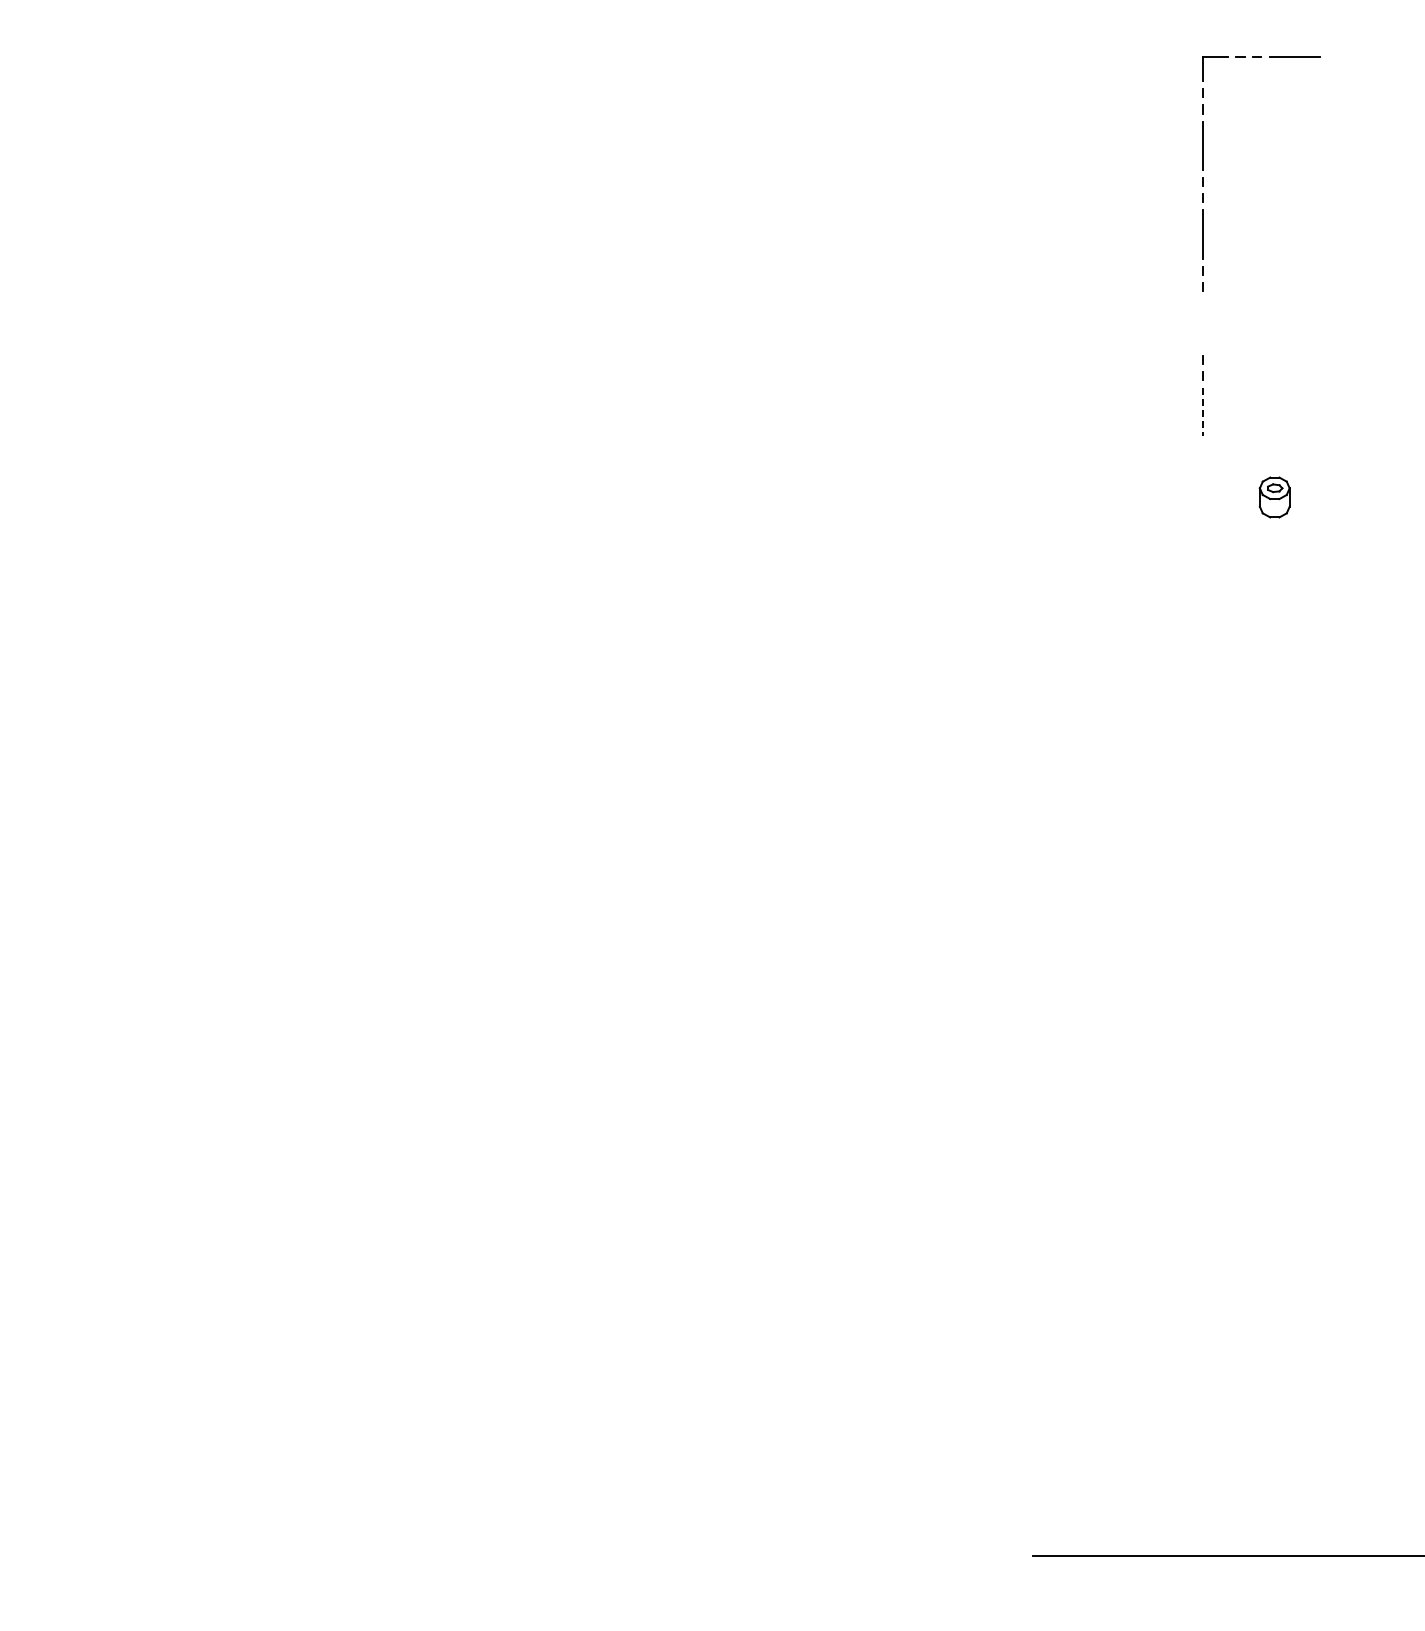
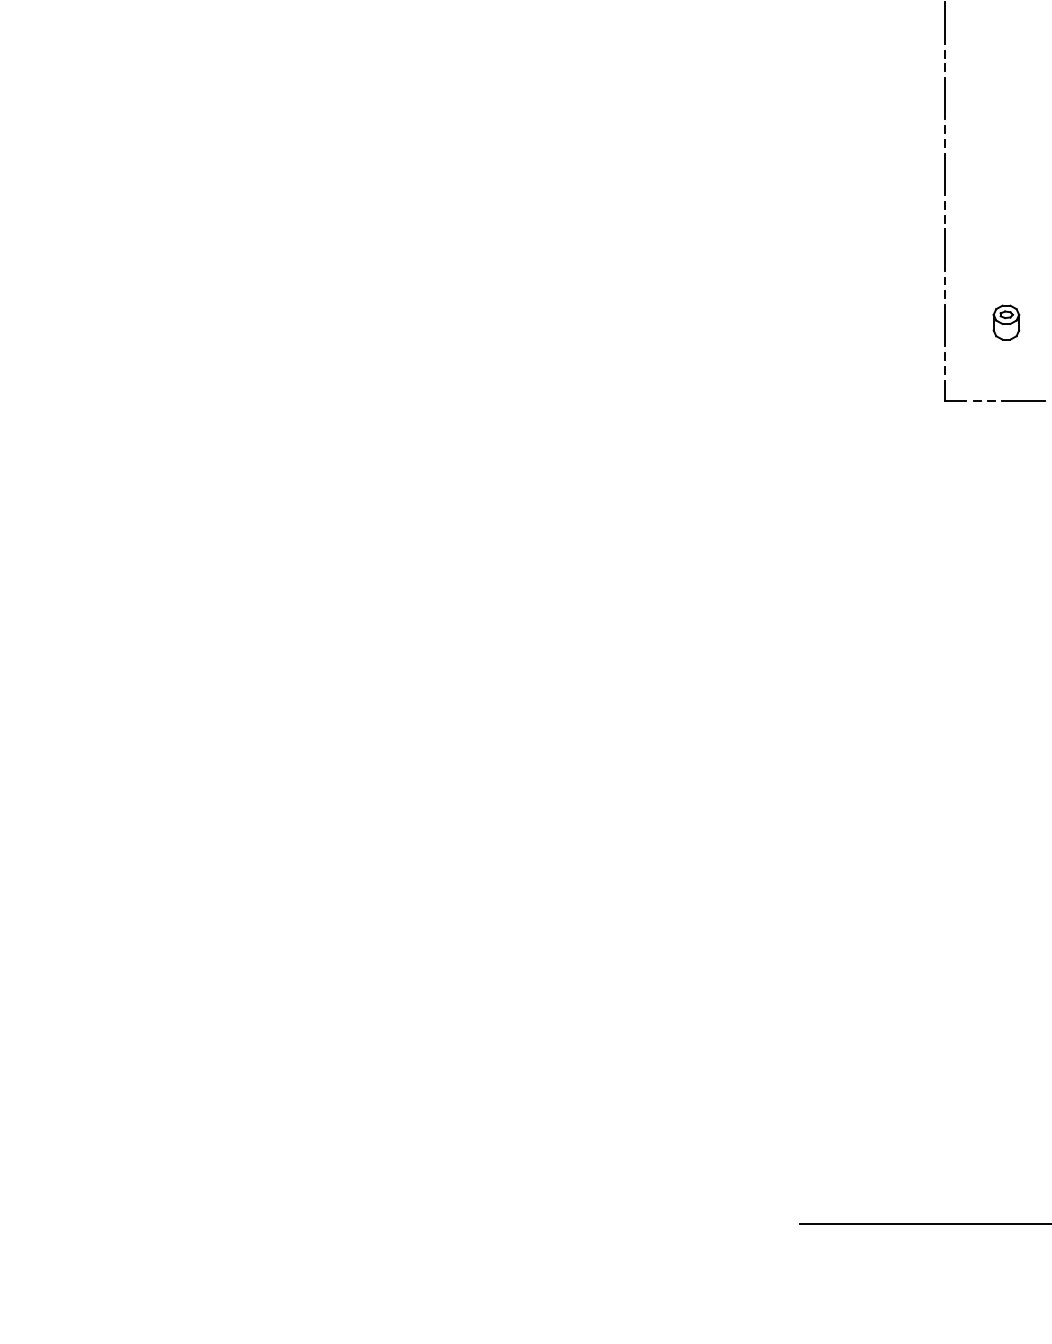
line: (1202, 323) -> (944, 174), added
line: (1202, 412) -> (944, 250), dashed -> solid
part: (1203, 517) -> (945, 339), added
line: (1294, 589) -> (1023, 401), added

